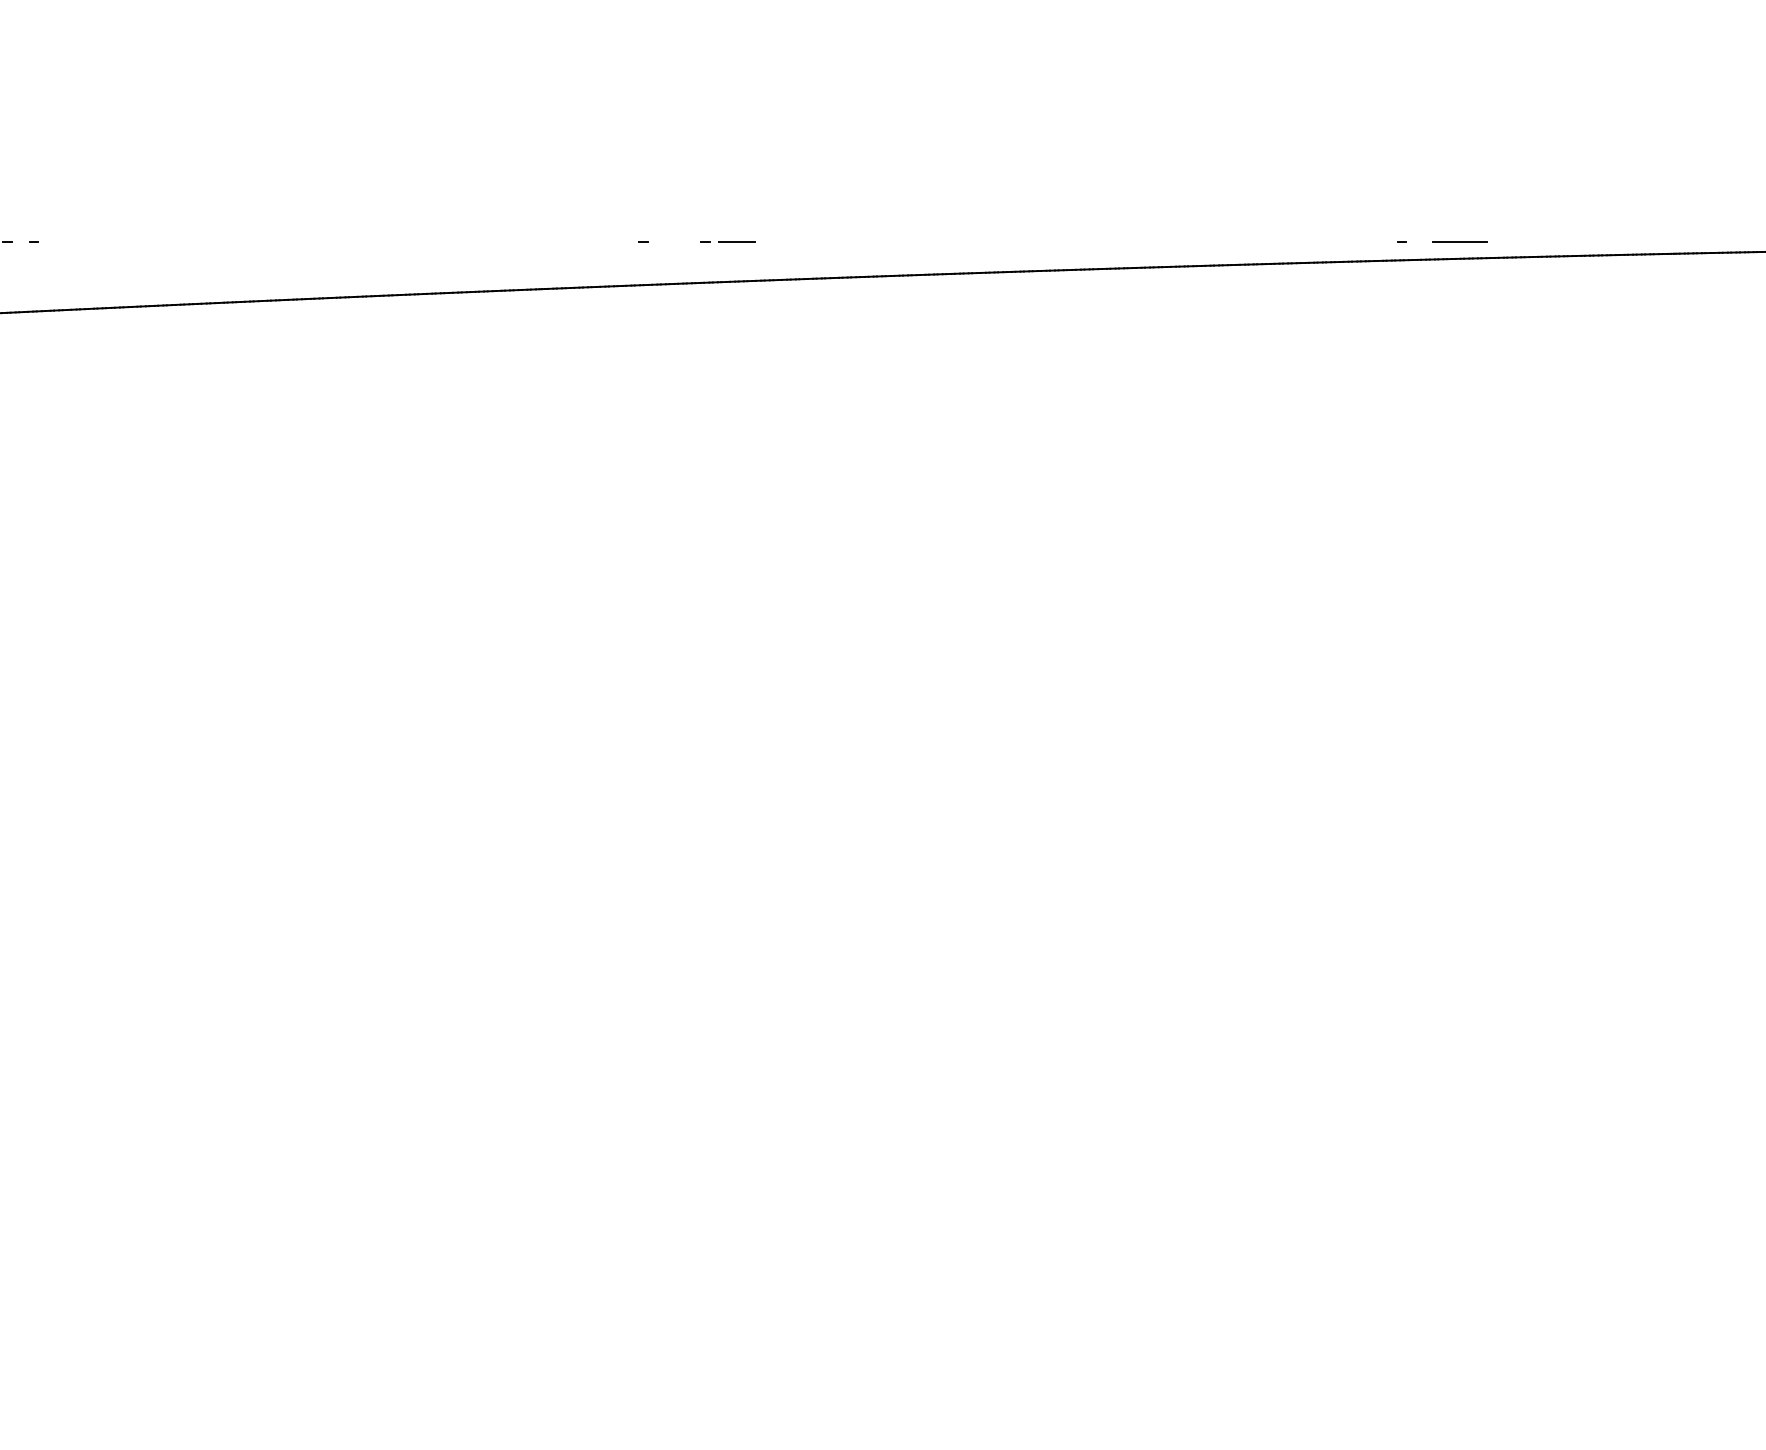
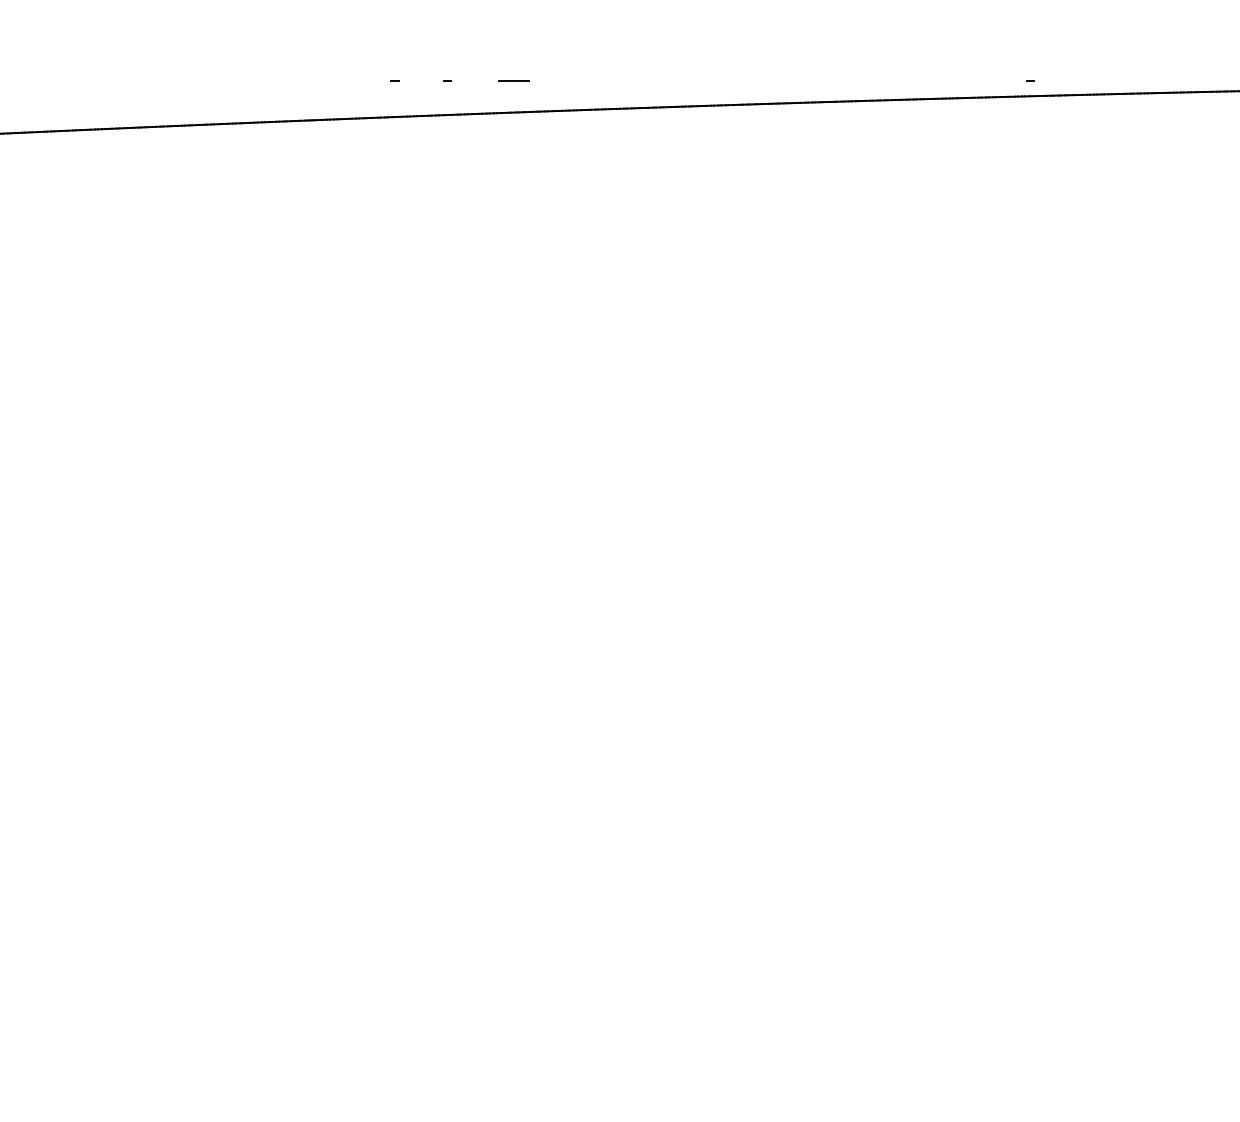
line: (736, 241) -> (513, 80), moved
line: (1459, 241) -> (1078, 80), removed

